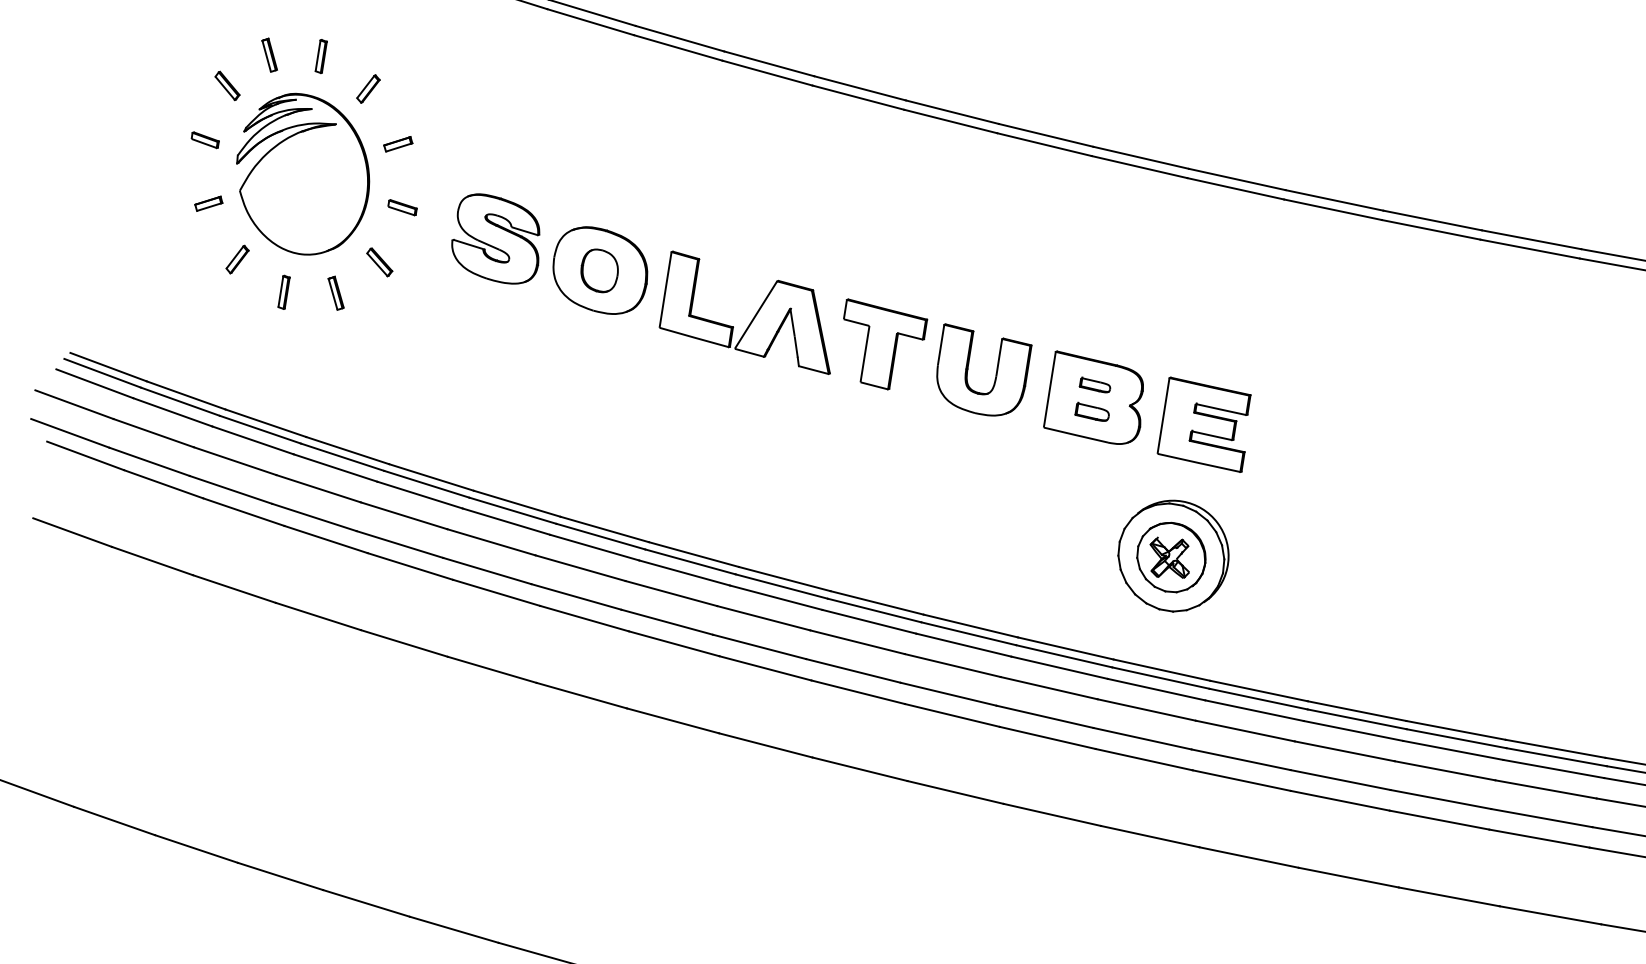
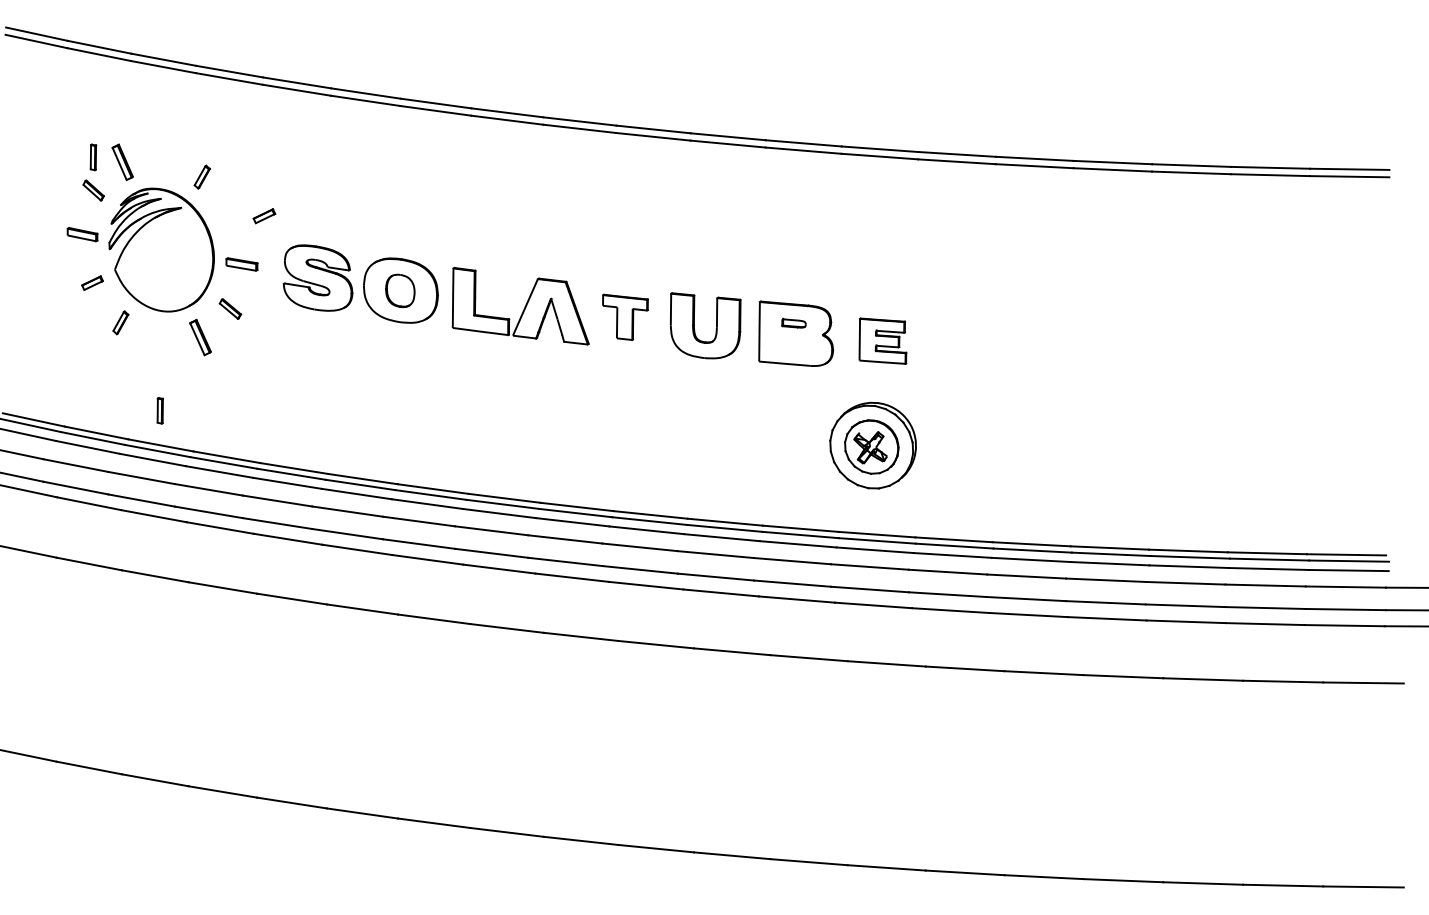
part: (269, 54) -> (122, 161), size x1.4
part: (321, 56) -> (93, 157), moved
part: (205, 139) -> (82, 234), size x1.4
part: (398, 144) -> (264, 216), moved
part: (402, 207) -> (241, 264), size x1.4
part: (283, 291) -> (159, 410), moved
part: (335, 292) -> (199, 337), size x1.4
part: (881, 346) -> (625, 317), size x0.7
part: (1092, 411) -> (794, 343), removed
part: (1204, 423) -> (882, 340), size x0.7

